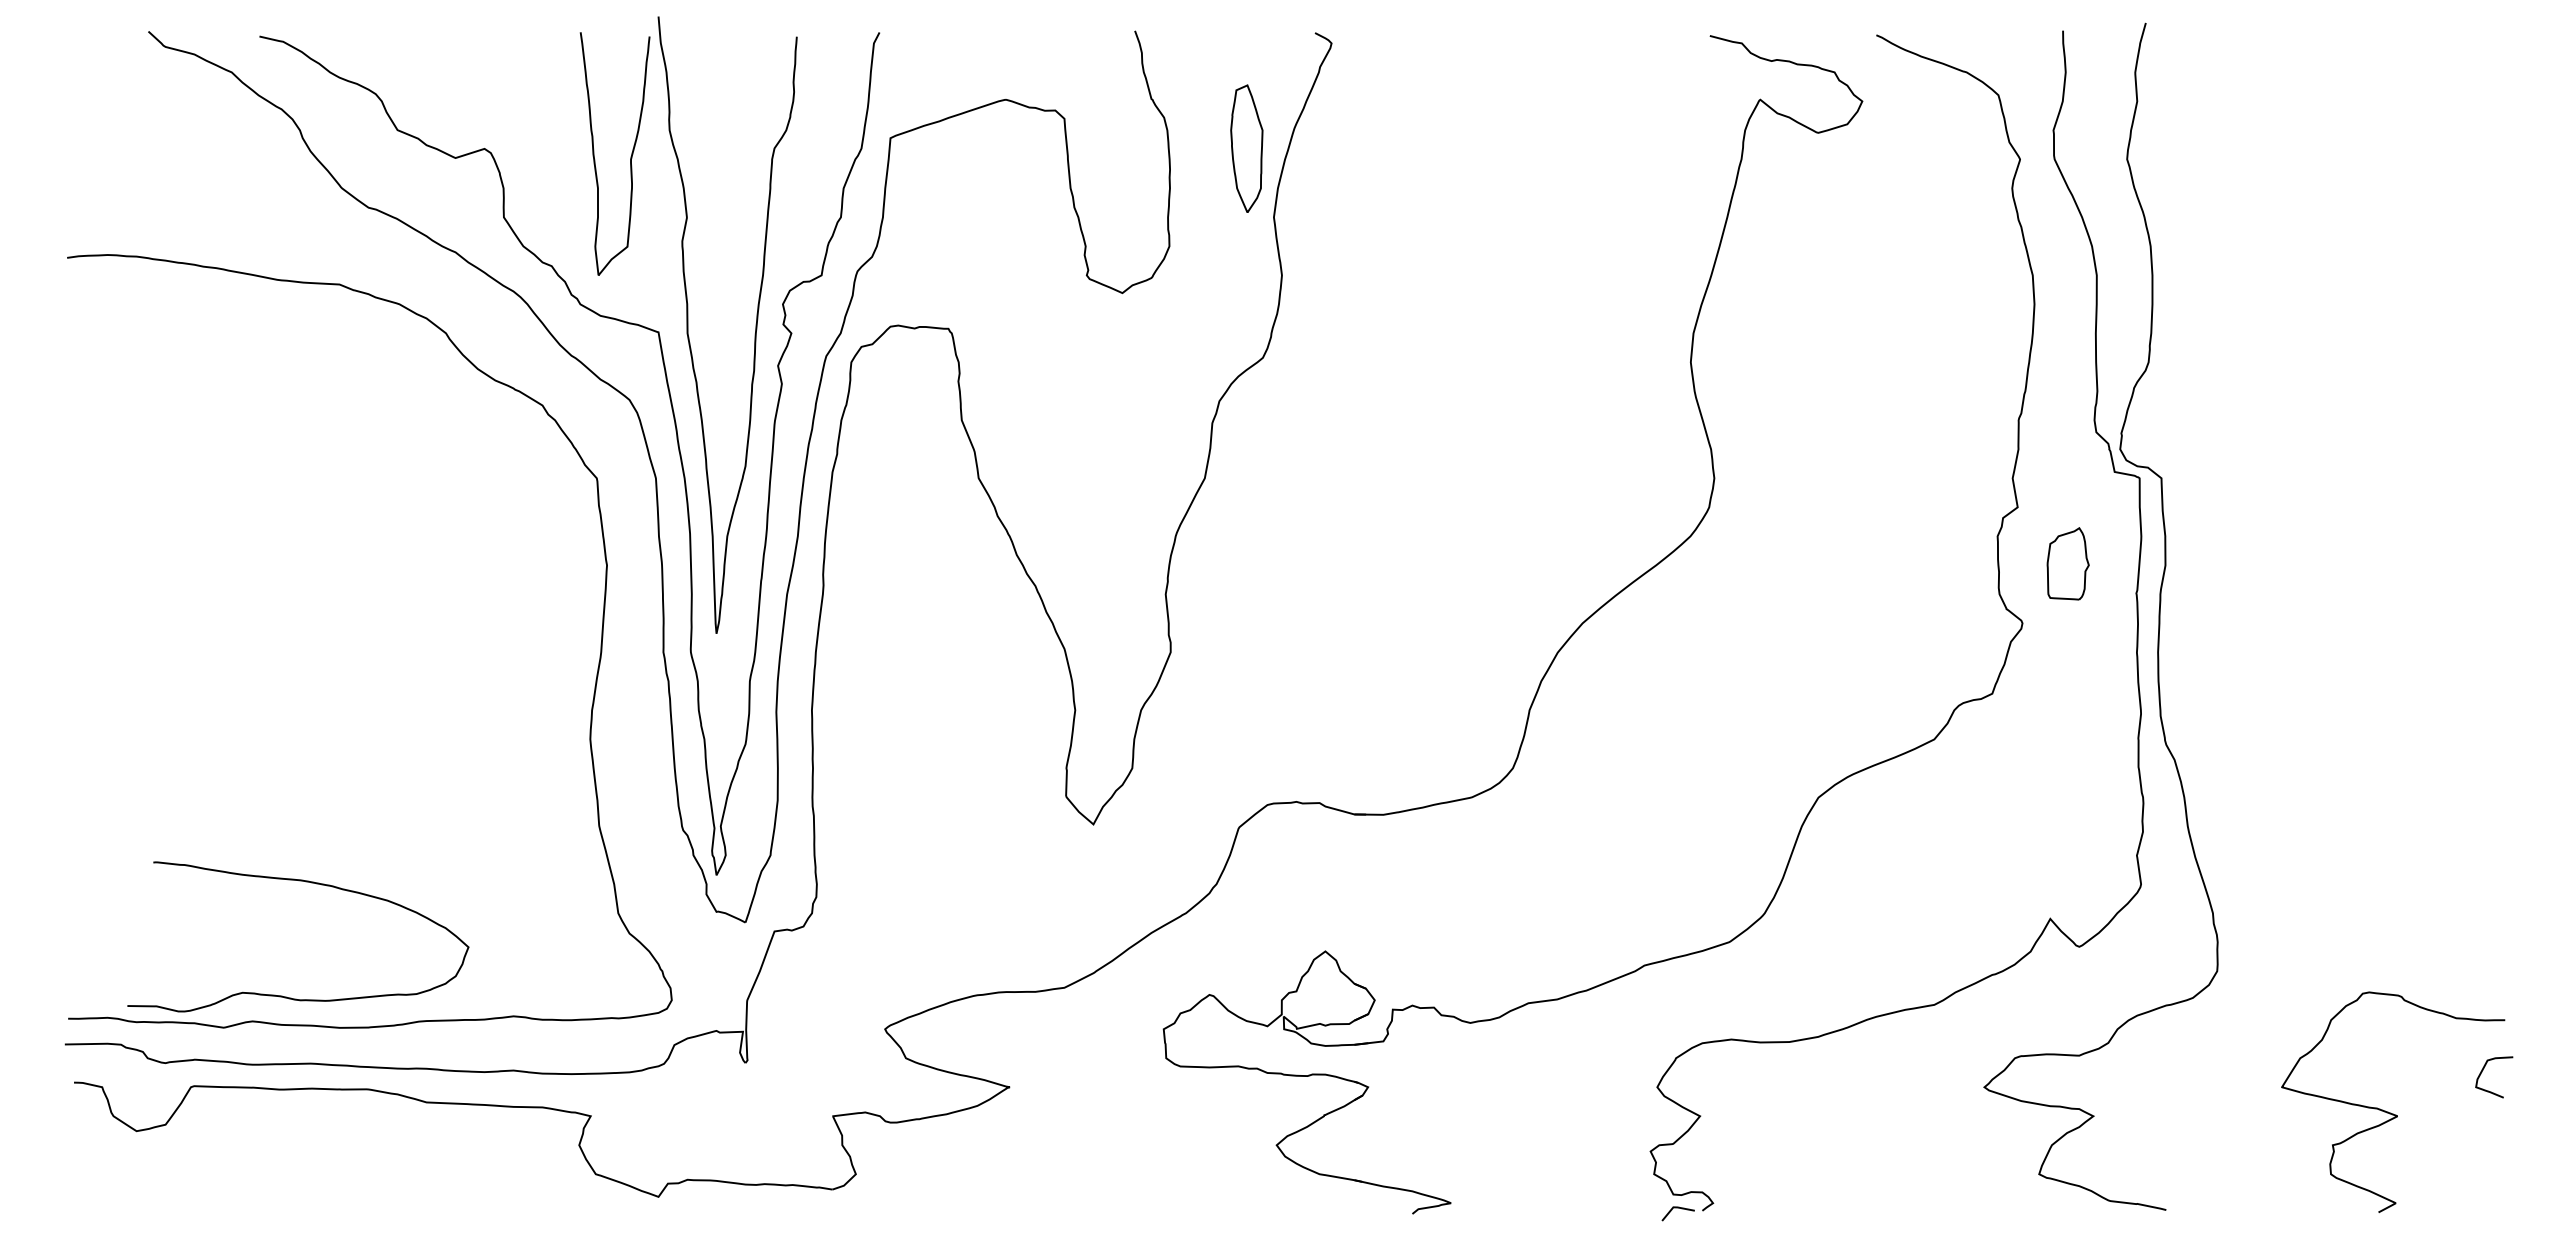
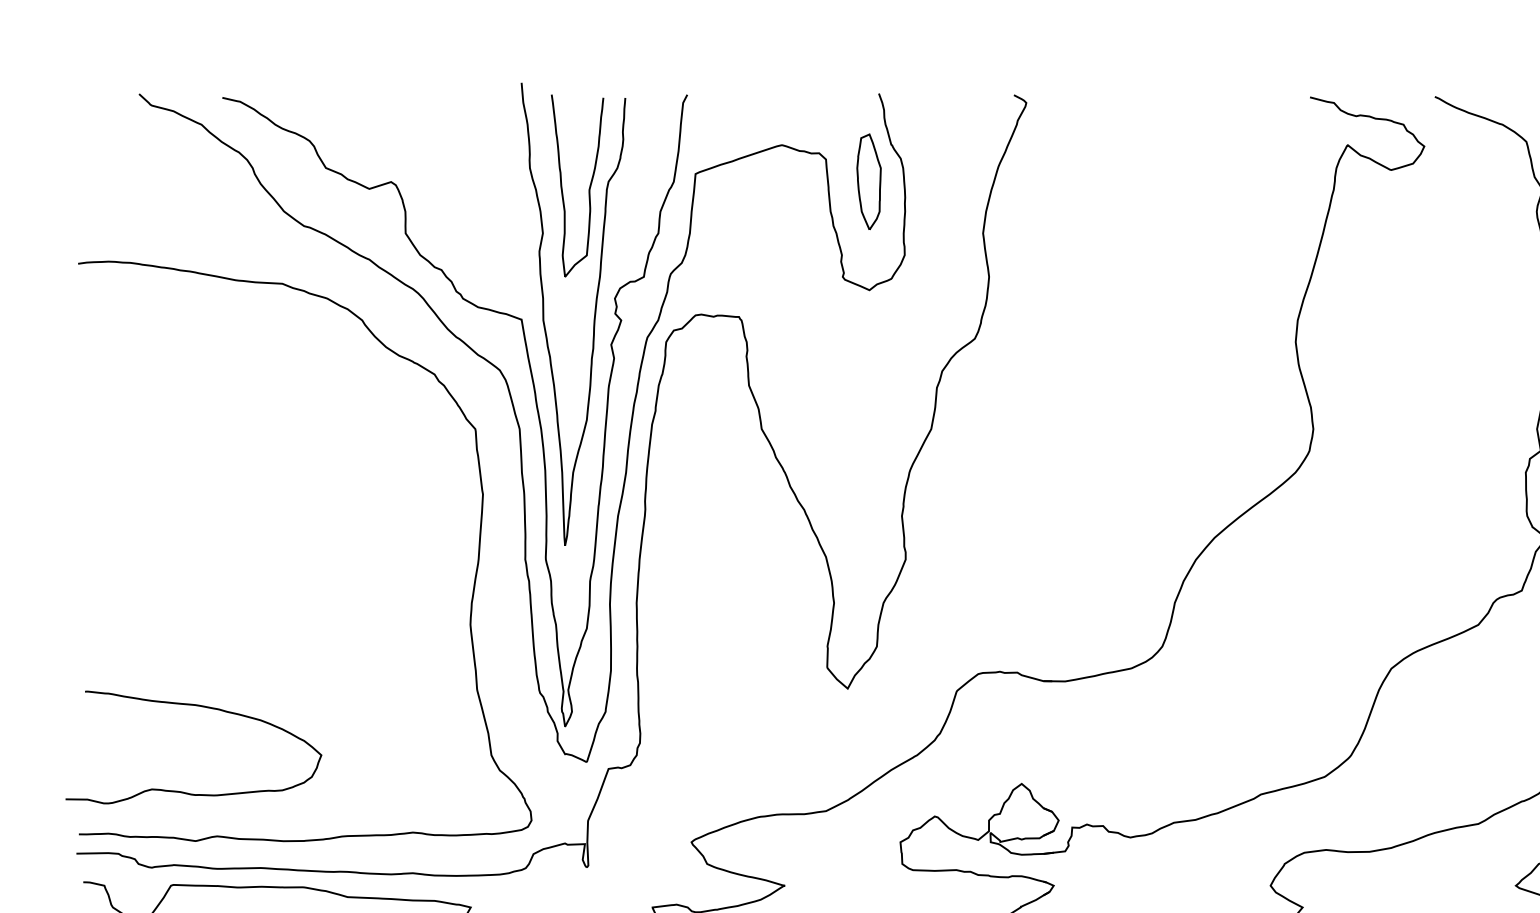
part: (1246, 148) -> (868, 181), moved
curve: (630, 156) -> (589, 187), moved
curve: (305, 882) -> (199, 706), moved

